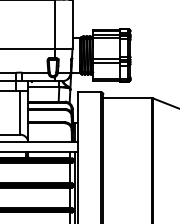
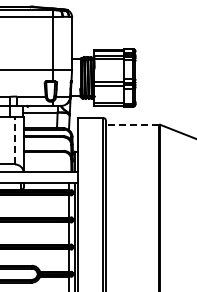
line: (127, 98) -> (132, 124), solid -> dashed
line: (20, 112) -> (15, 140), solid -> dashed

